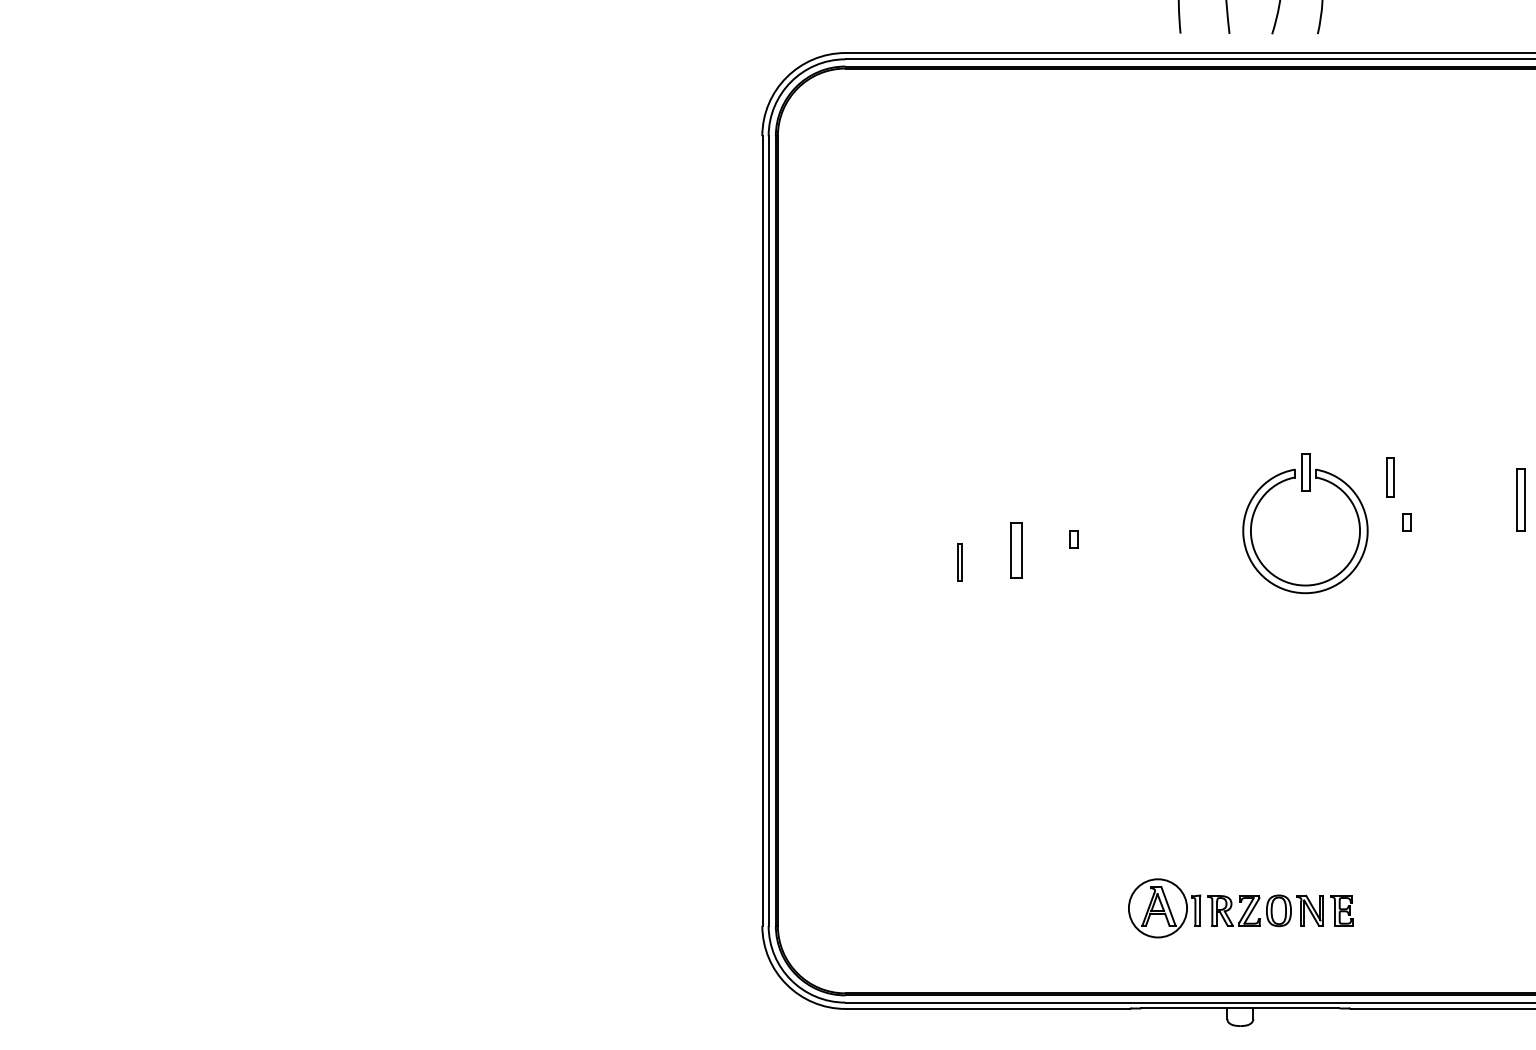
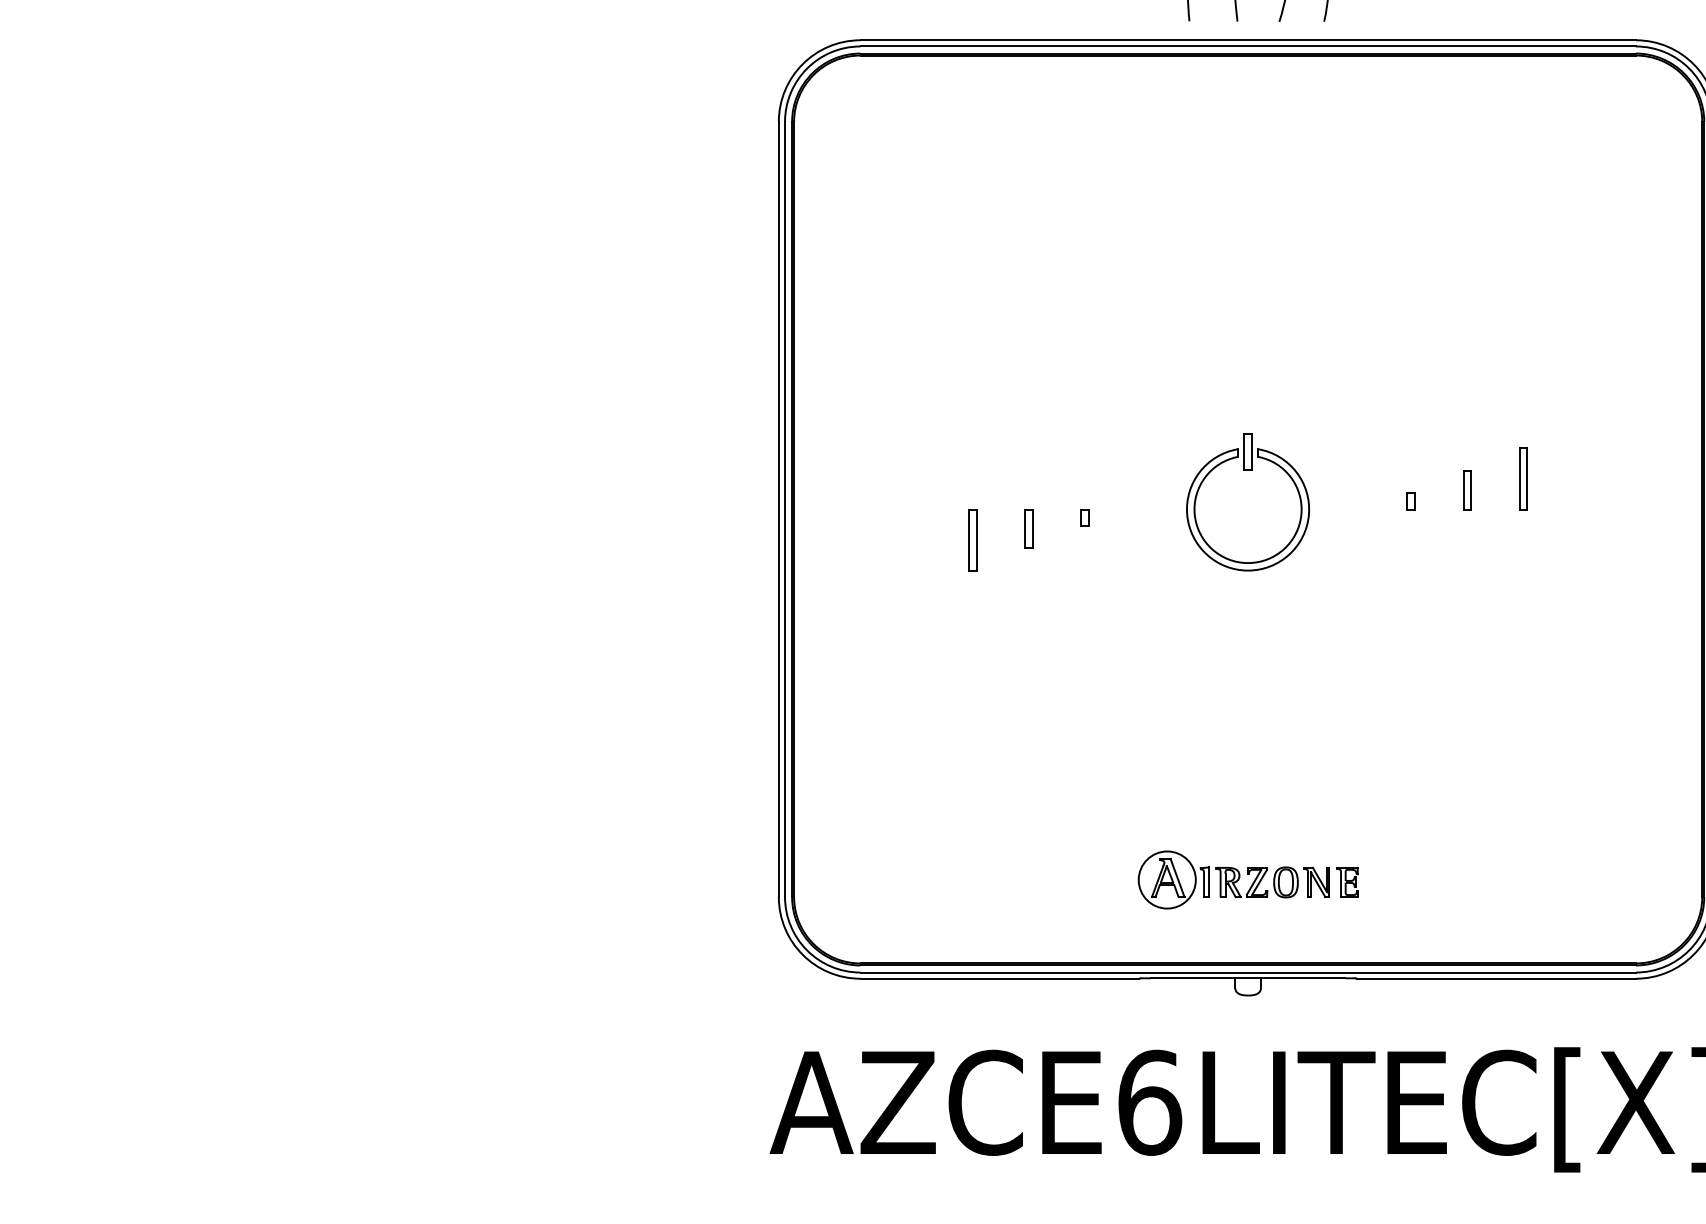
part: (1390, 478) -> (1467, 490), moved
part: (1304, 491) -> (1247, 470), moved
part: (1016, 550) -> (1028, 528), size x0.71
part: (959, 562) -> (972, 540), size x1.67

